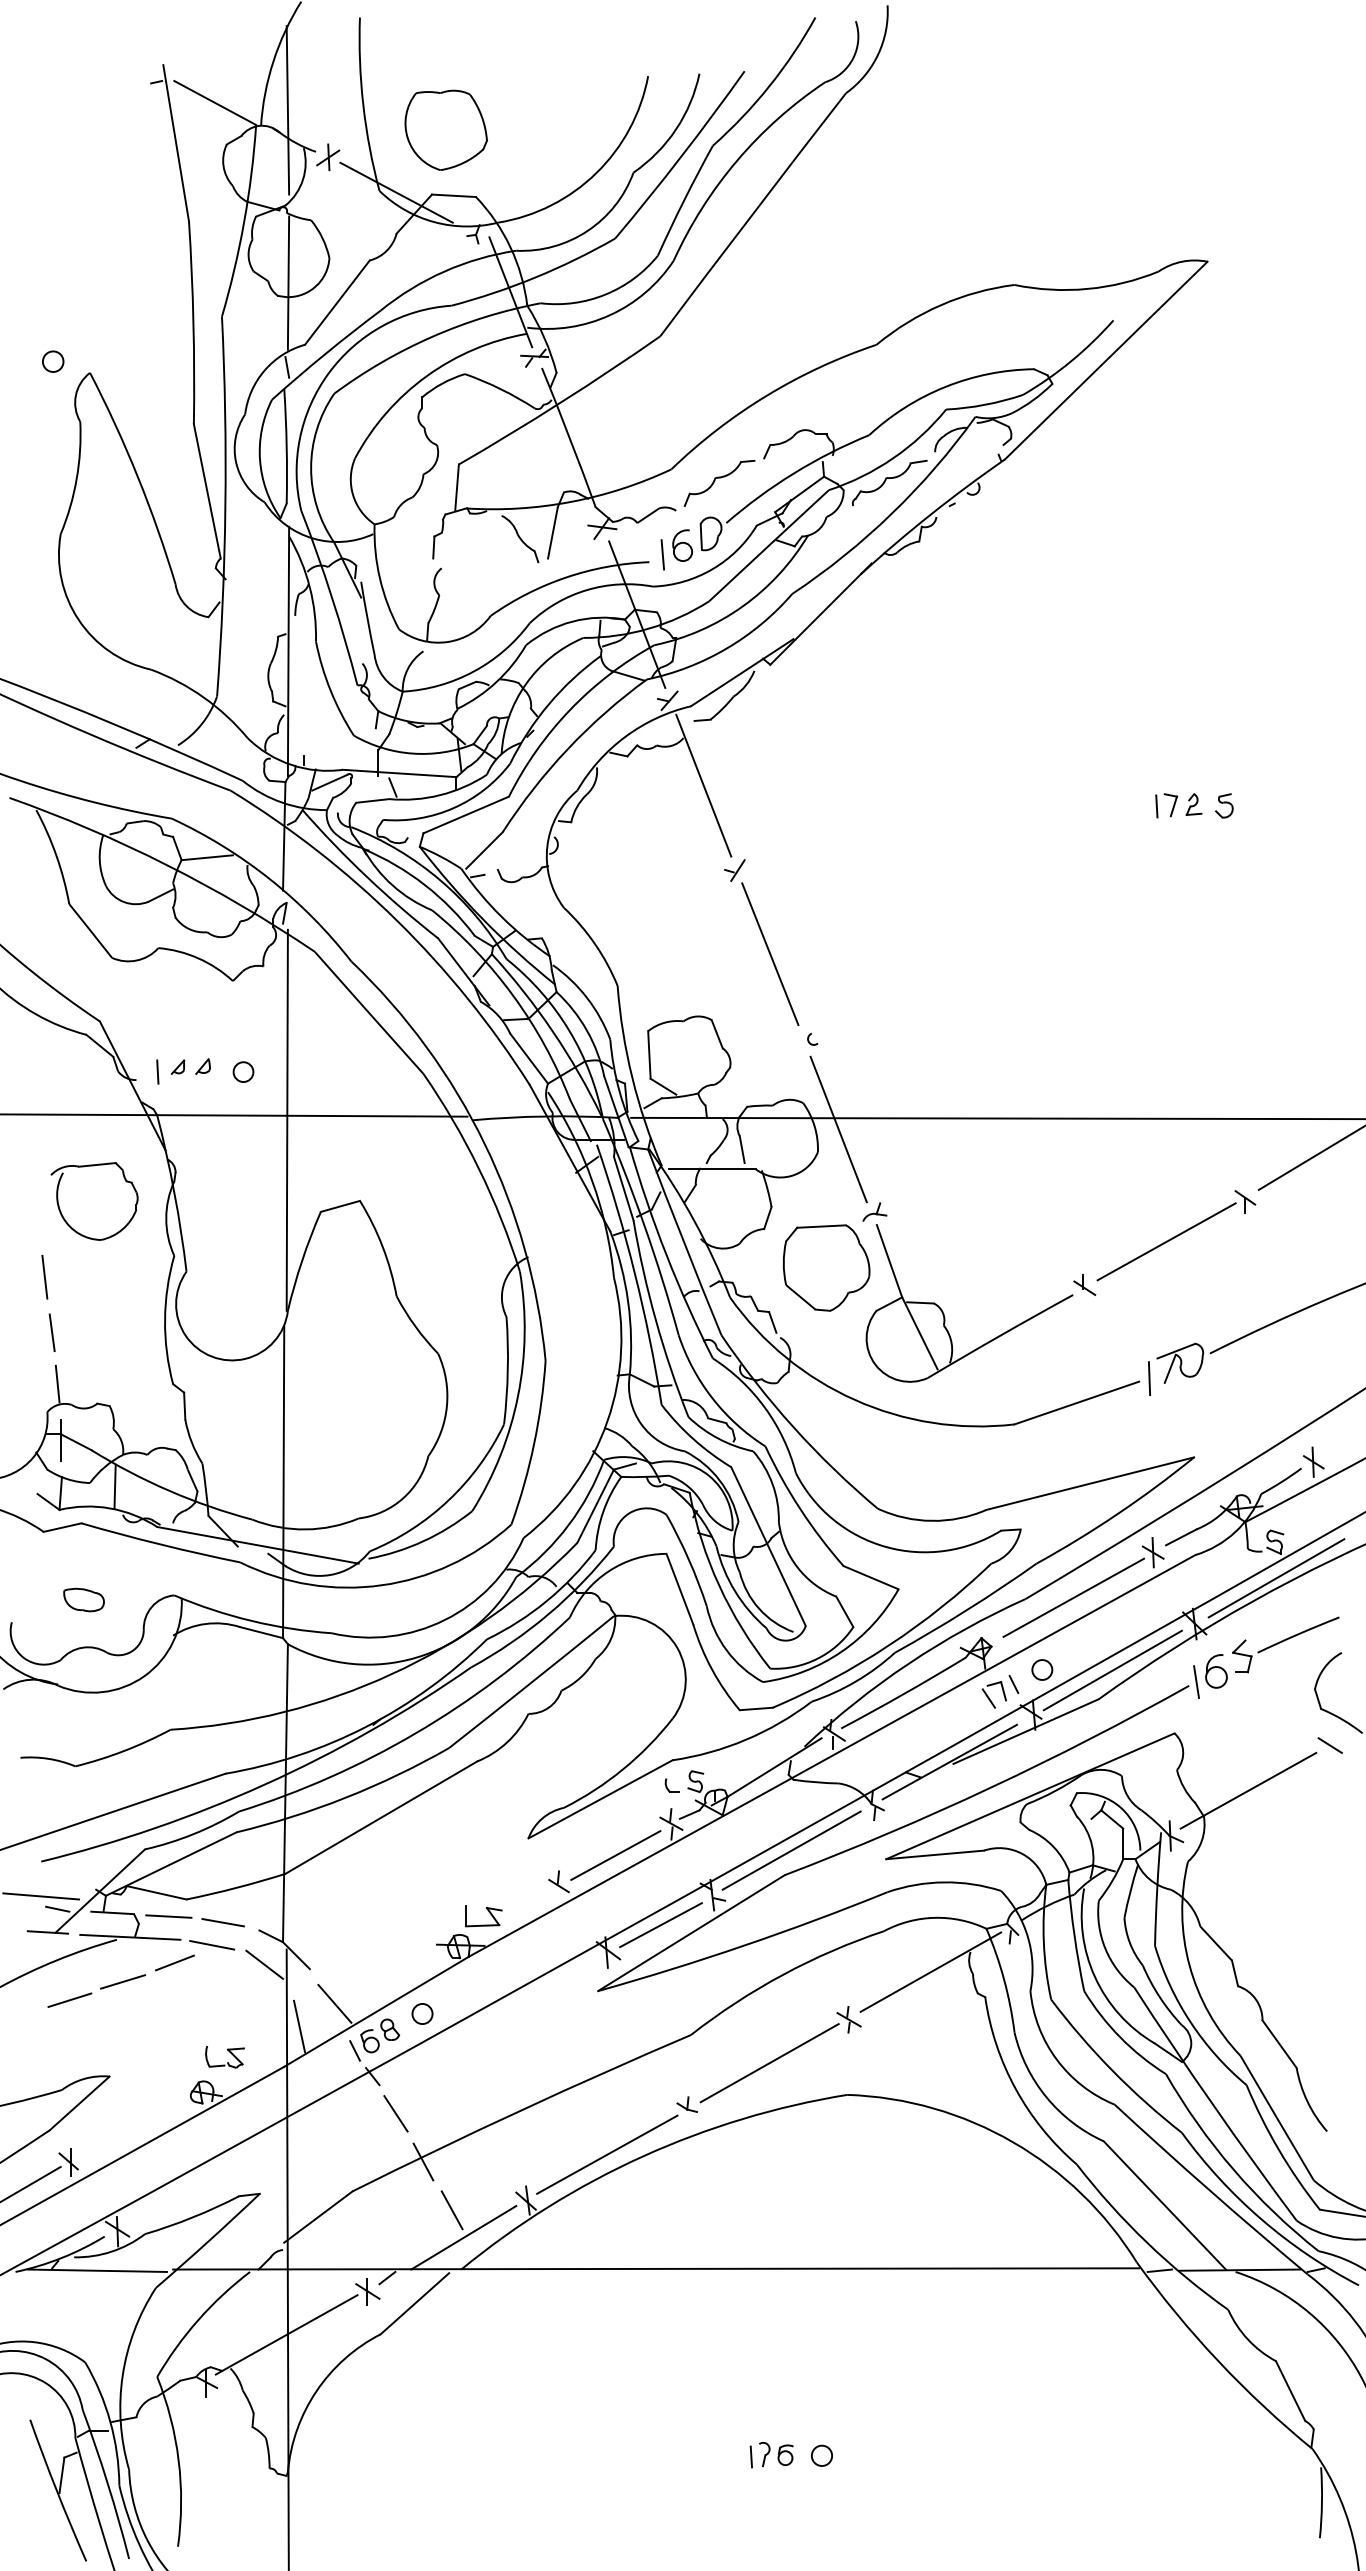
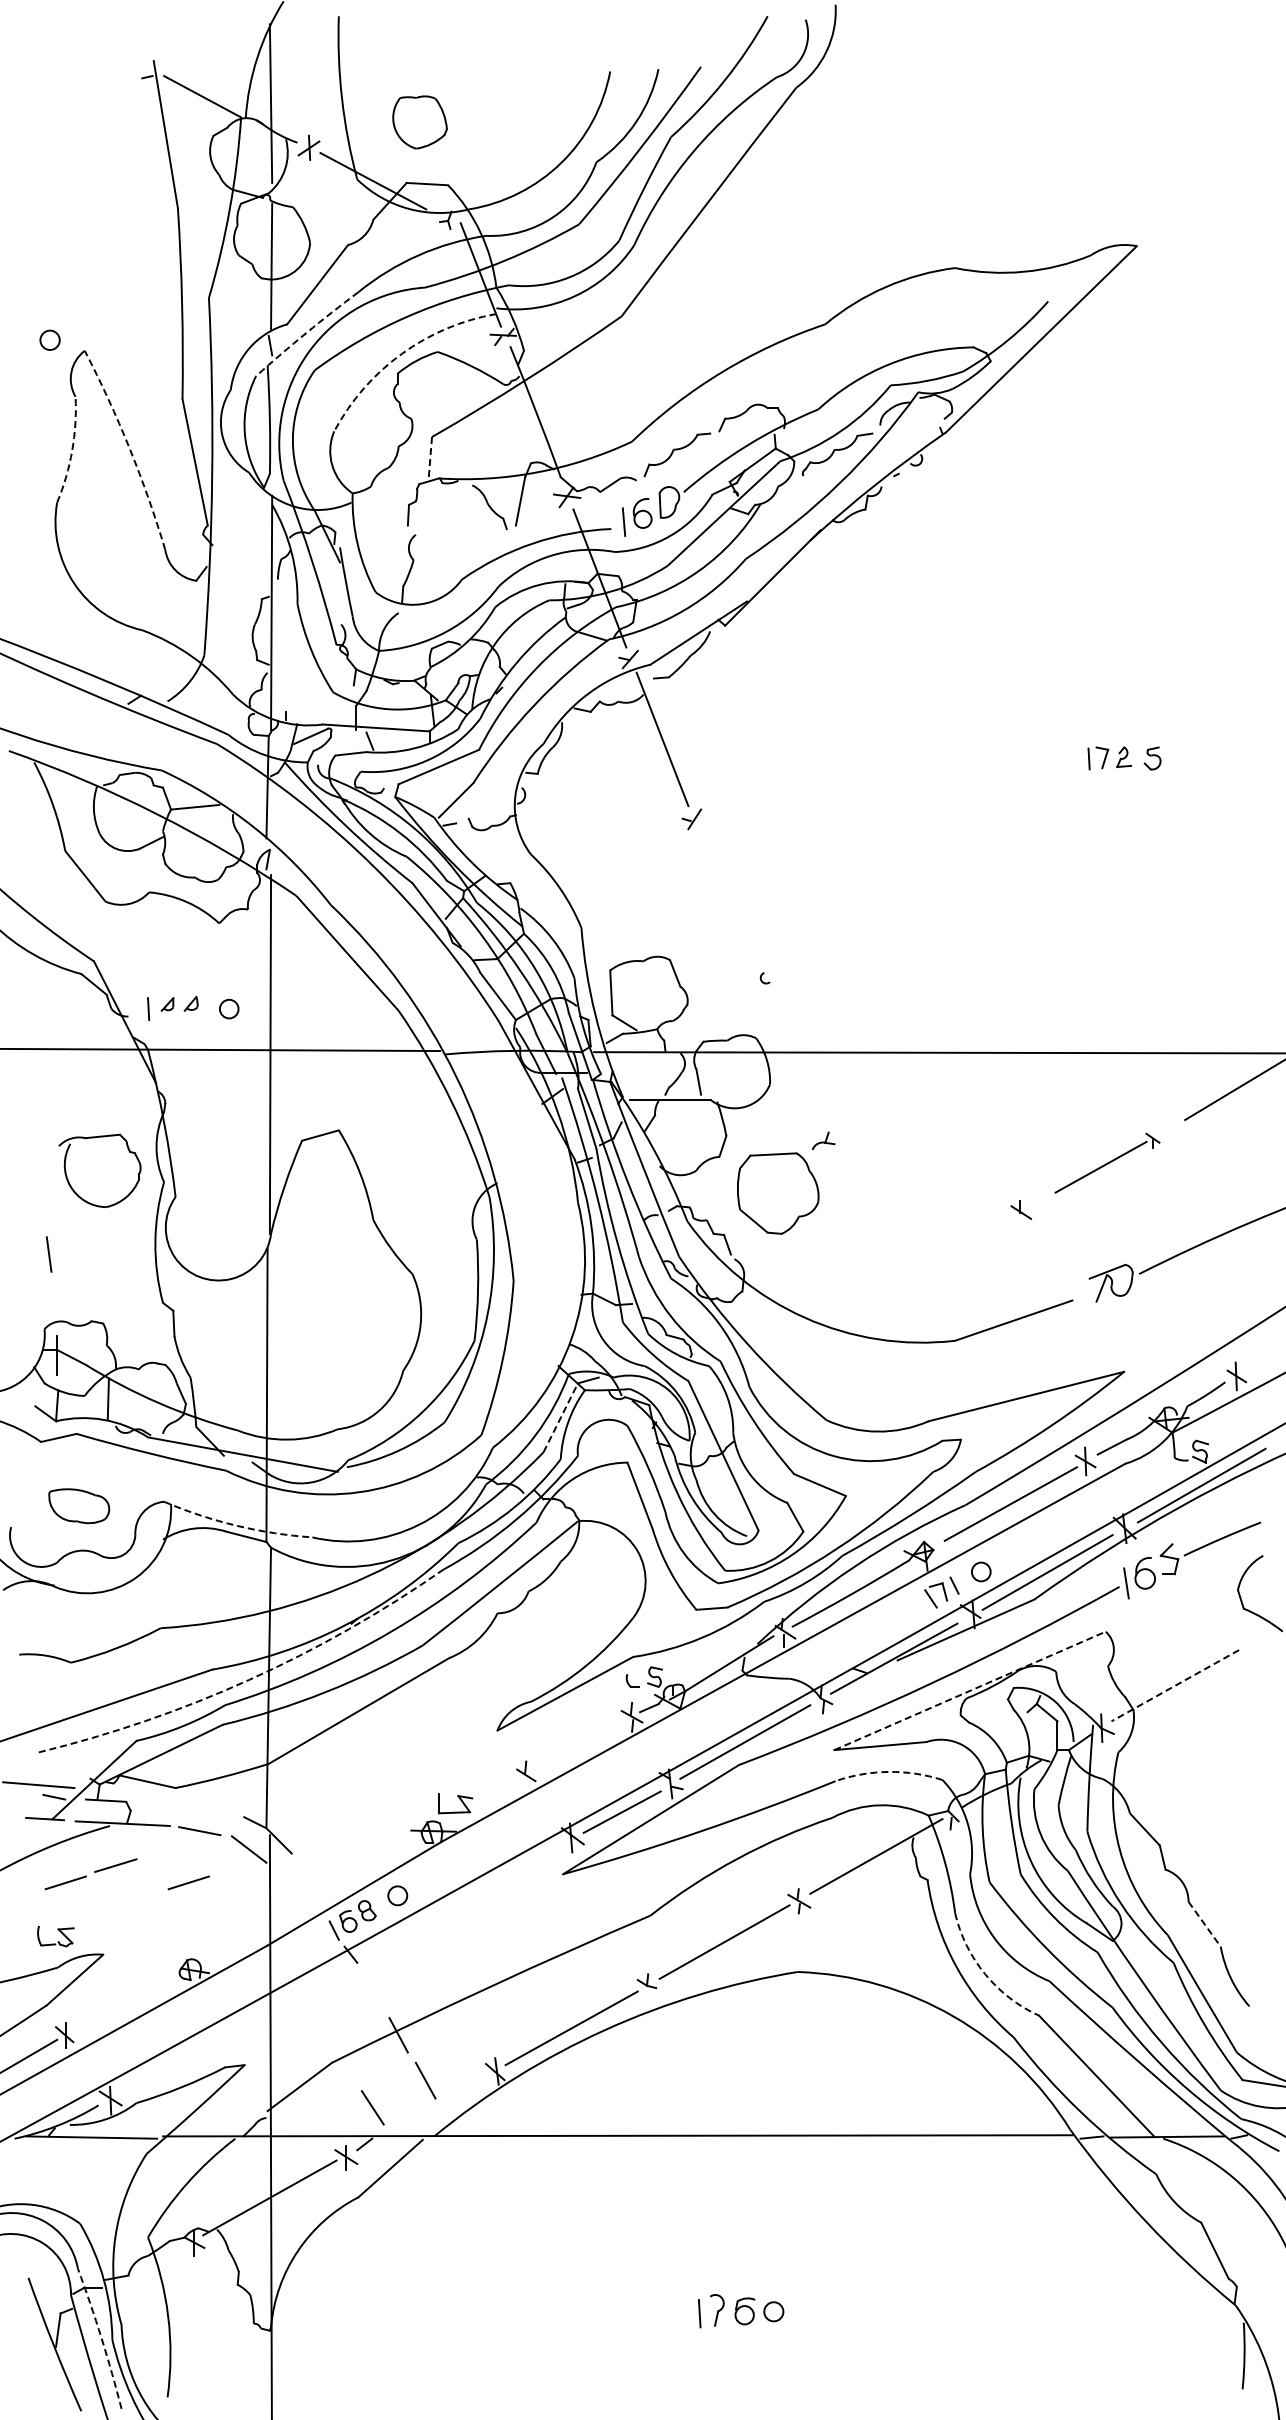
part: (445, 130) -> (419, 122), size x0.7
arc: (325, 354) -> (306, 333), solid -> dashed
arc: (426, 375) -> (401, 353), solid -> dashed
arc: (137, 476) -> (129, 448), solid -> dashed
arc: (77, 478) -> (72, 450), solid -> dashed
line: (457, 487) -> (430, 458), solid -> dashed
line: (769, 953) -> (724, 897), removed
line: (838, 1128) -> (789, 1062), removed
part: (66, 1220) -> (73, 1188), moved
part: (1176, 1236) -> (1107, 1163), size x0.7
line: (44, 1277) -> (41, 1202), removed
part: (943, 1311) -> (888, 1234), removed
line: (1148, 1378) -> (1081, 1297), removed
line: (57, 1383) -> (54, 1302), removed
line: (595, 1505) -> (560, 1417), solid -> dashed
part: (83, 1599) -> (78, 1505), size x1.6
arc: (251, 1620) -> (236, 1525), solid -> dashed
line: (1330, 1745) -> (1252, 1643), removed
arc: (265, 1784) -> (249, 1679), solid -> dashed
line: (1247, 1790) -> (1174, 1685), solid -> dashed
line: (1030, 1795) -> (970, 1690), solid -> dashed
line: (615, 1855) -> (579, 1746), removed
arc: (943, 1881) -> (888, 1771), solid -> dashed
line: (168, 1915) -> (158, 1803), removed
line: (222, 1922) -> (209, 1809), removed
line: (174, 1962) -> (164, 1847), removed
line: (200, 1999) -> (188, 1882), added
line: (334, 2004) -> (314, 1886), removed
line: (299, 2026) -> (281, 1907), removed
line: (1279, 2044) -> (1204, 1924), solid -> dashed
part: (224, 2057) -> (55, 1936), moved
arc: (1046, 2097) -> (985, 1974), solid -> dashed
line: (395, 2113) -> (372, 2107), moved
line: (463, 2237) -> (436, 2106), removed
part: (771, 2454) -> (726, 2310), size x1.4
arc: (107, 2484) -> (101, 2338), solid -> dashed

